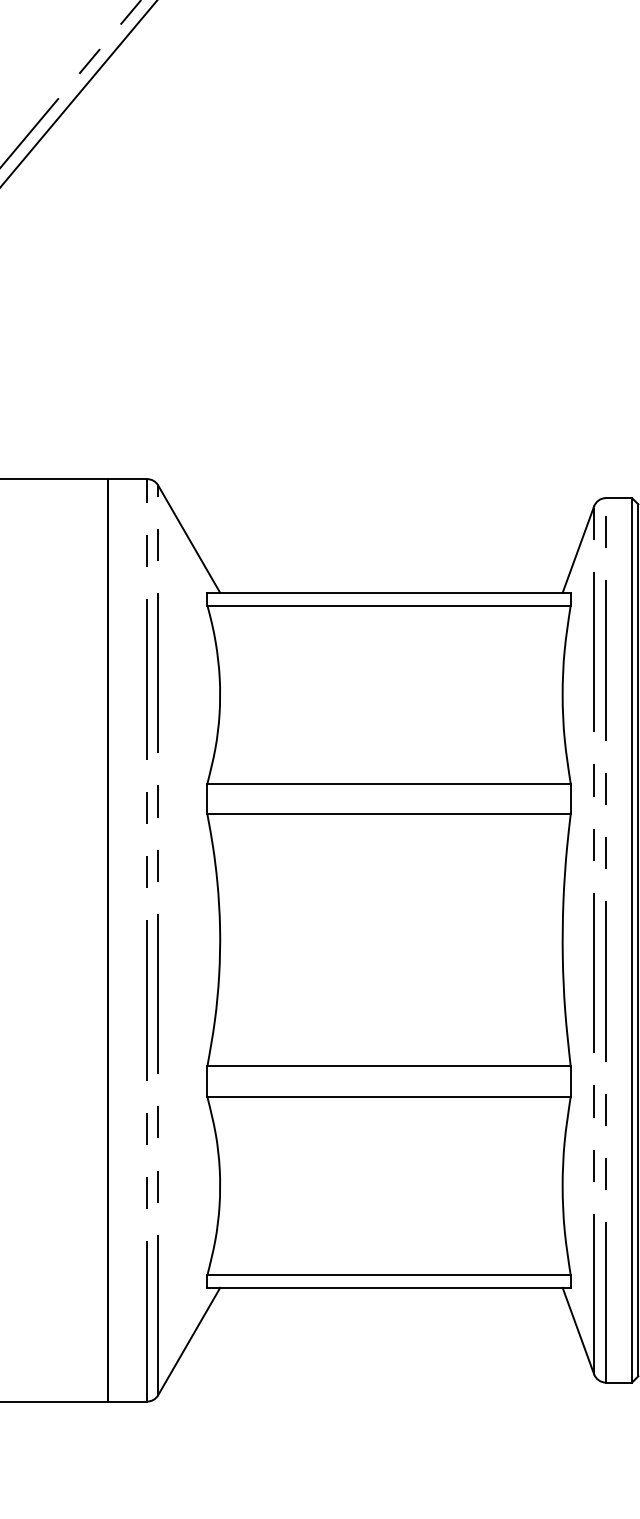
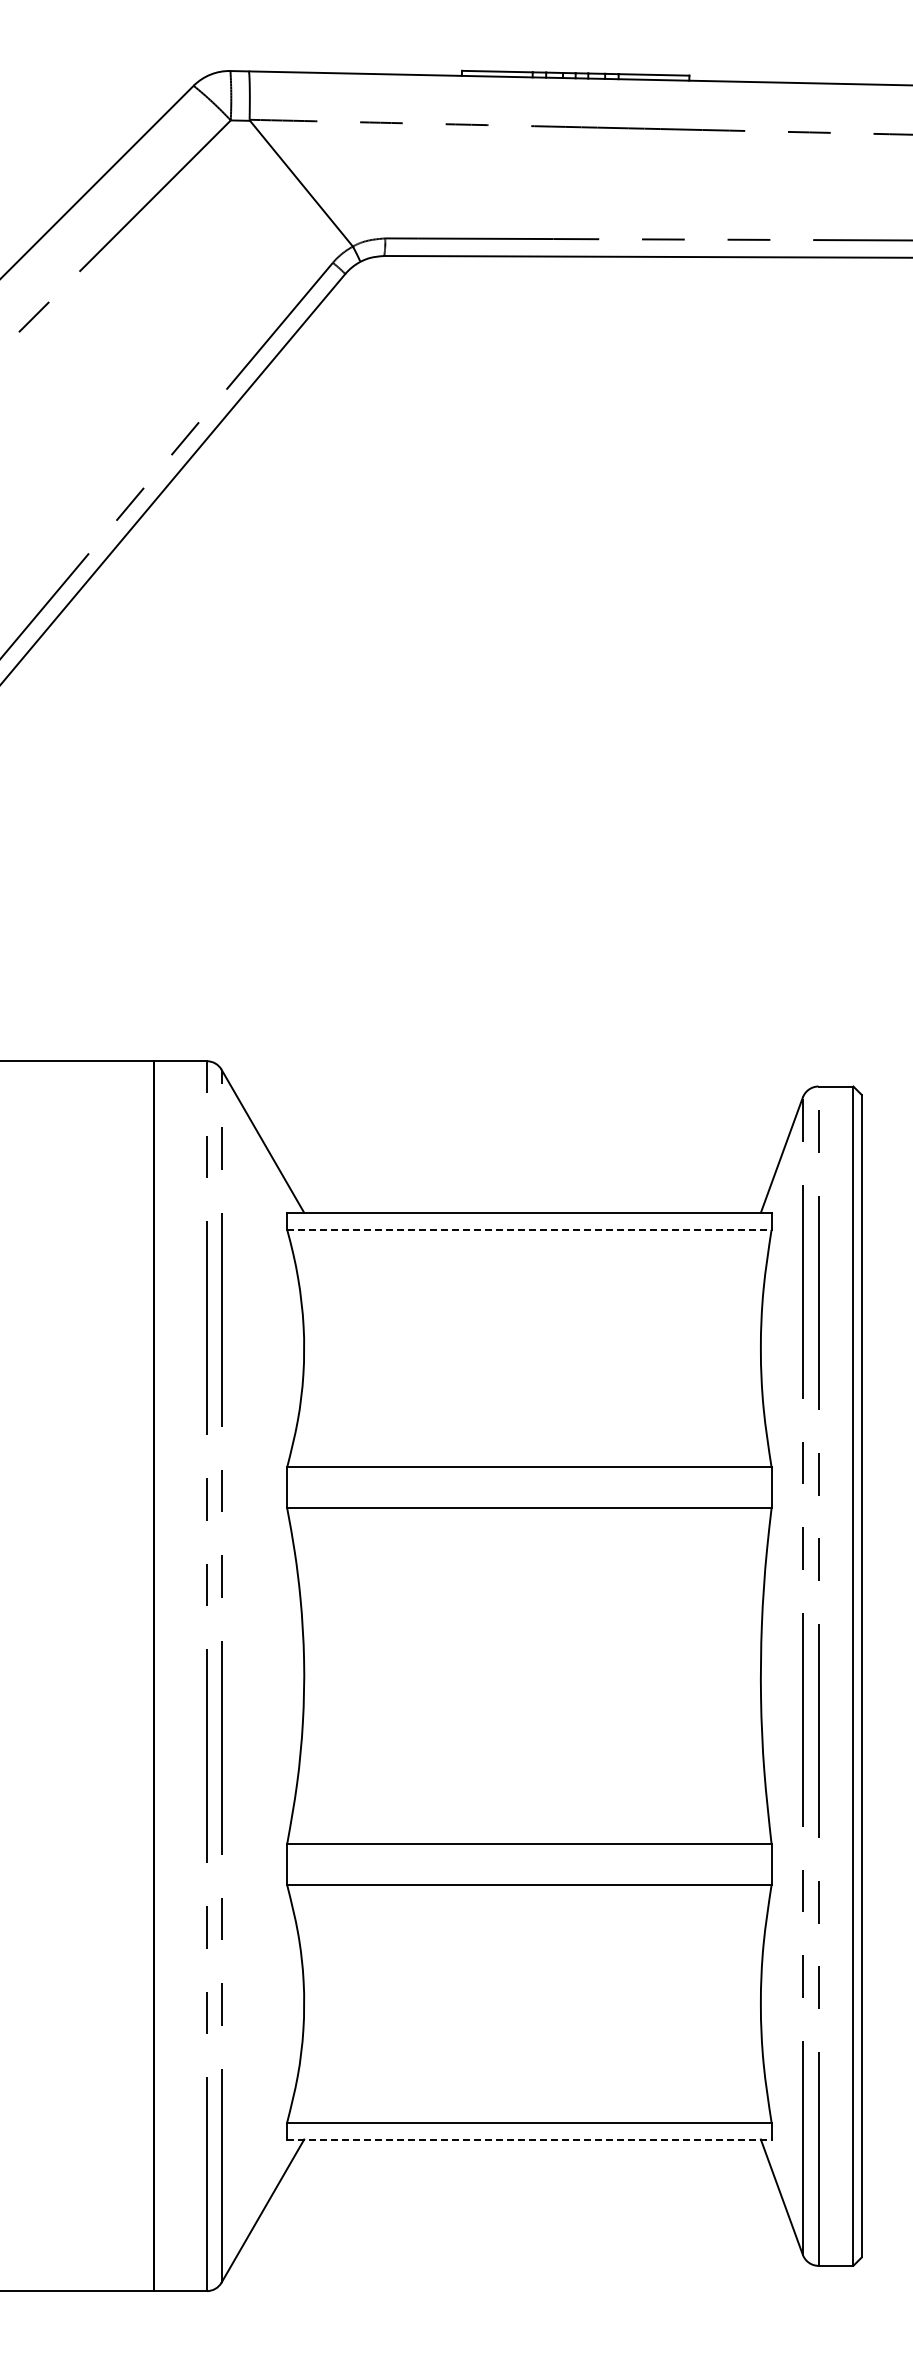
line: (389, 605) -> (529, 1229), solid -> dashed
line: (389, 1287) -> (529, 2139), solid -> dashed

